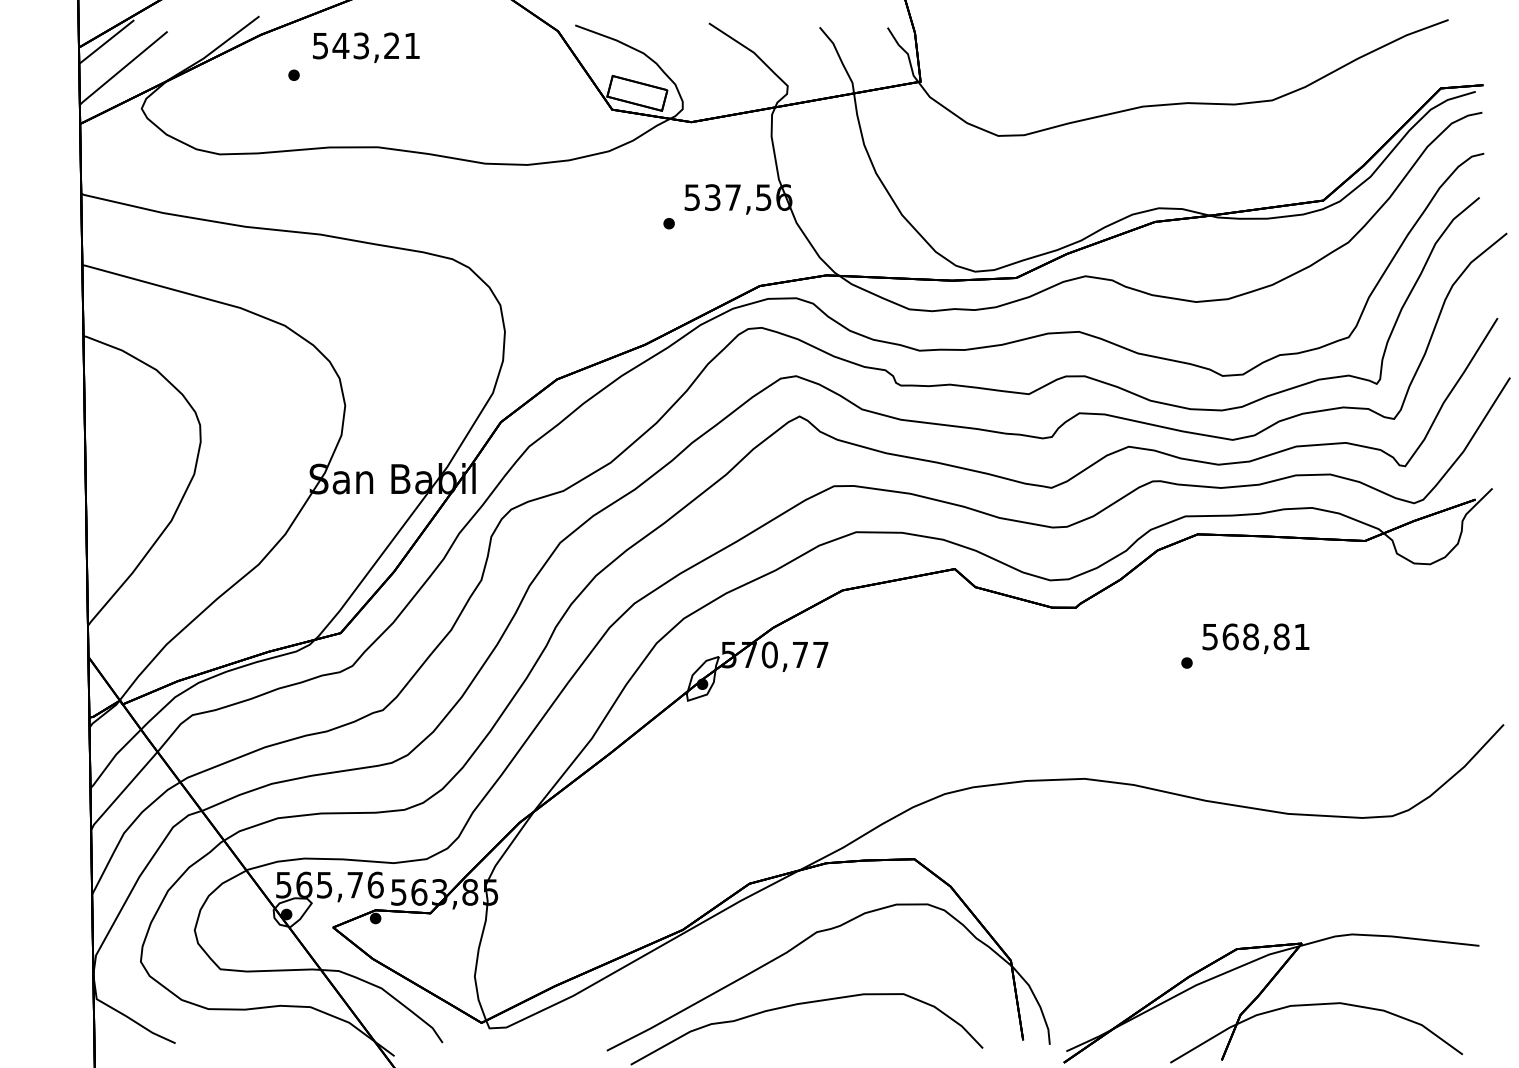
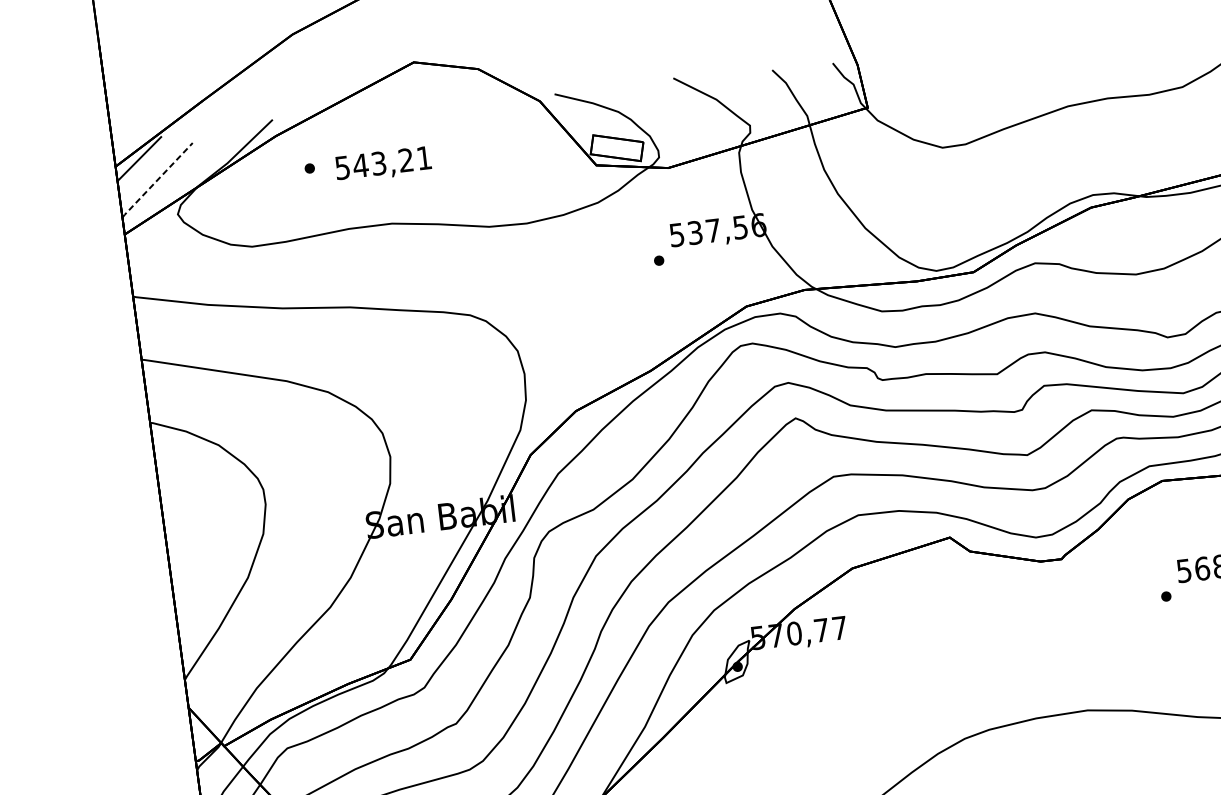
text: (366, 47) -> (383, 164), moved
line: (123, 68) -> (157, 180), solid -> dashed

